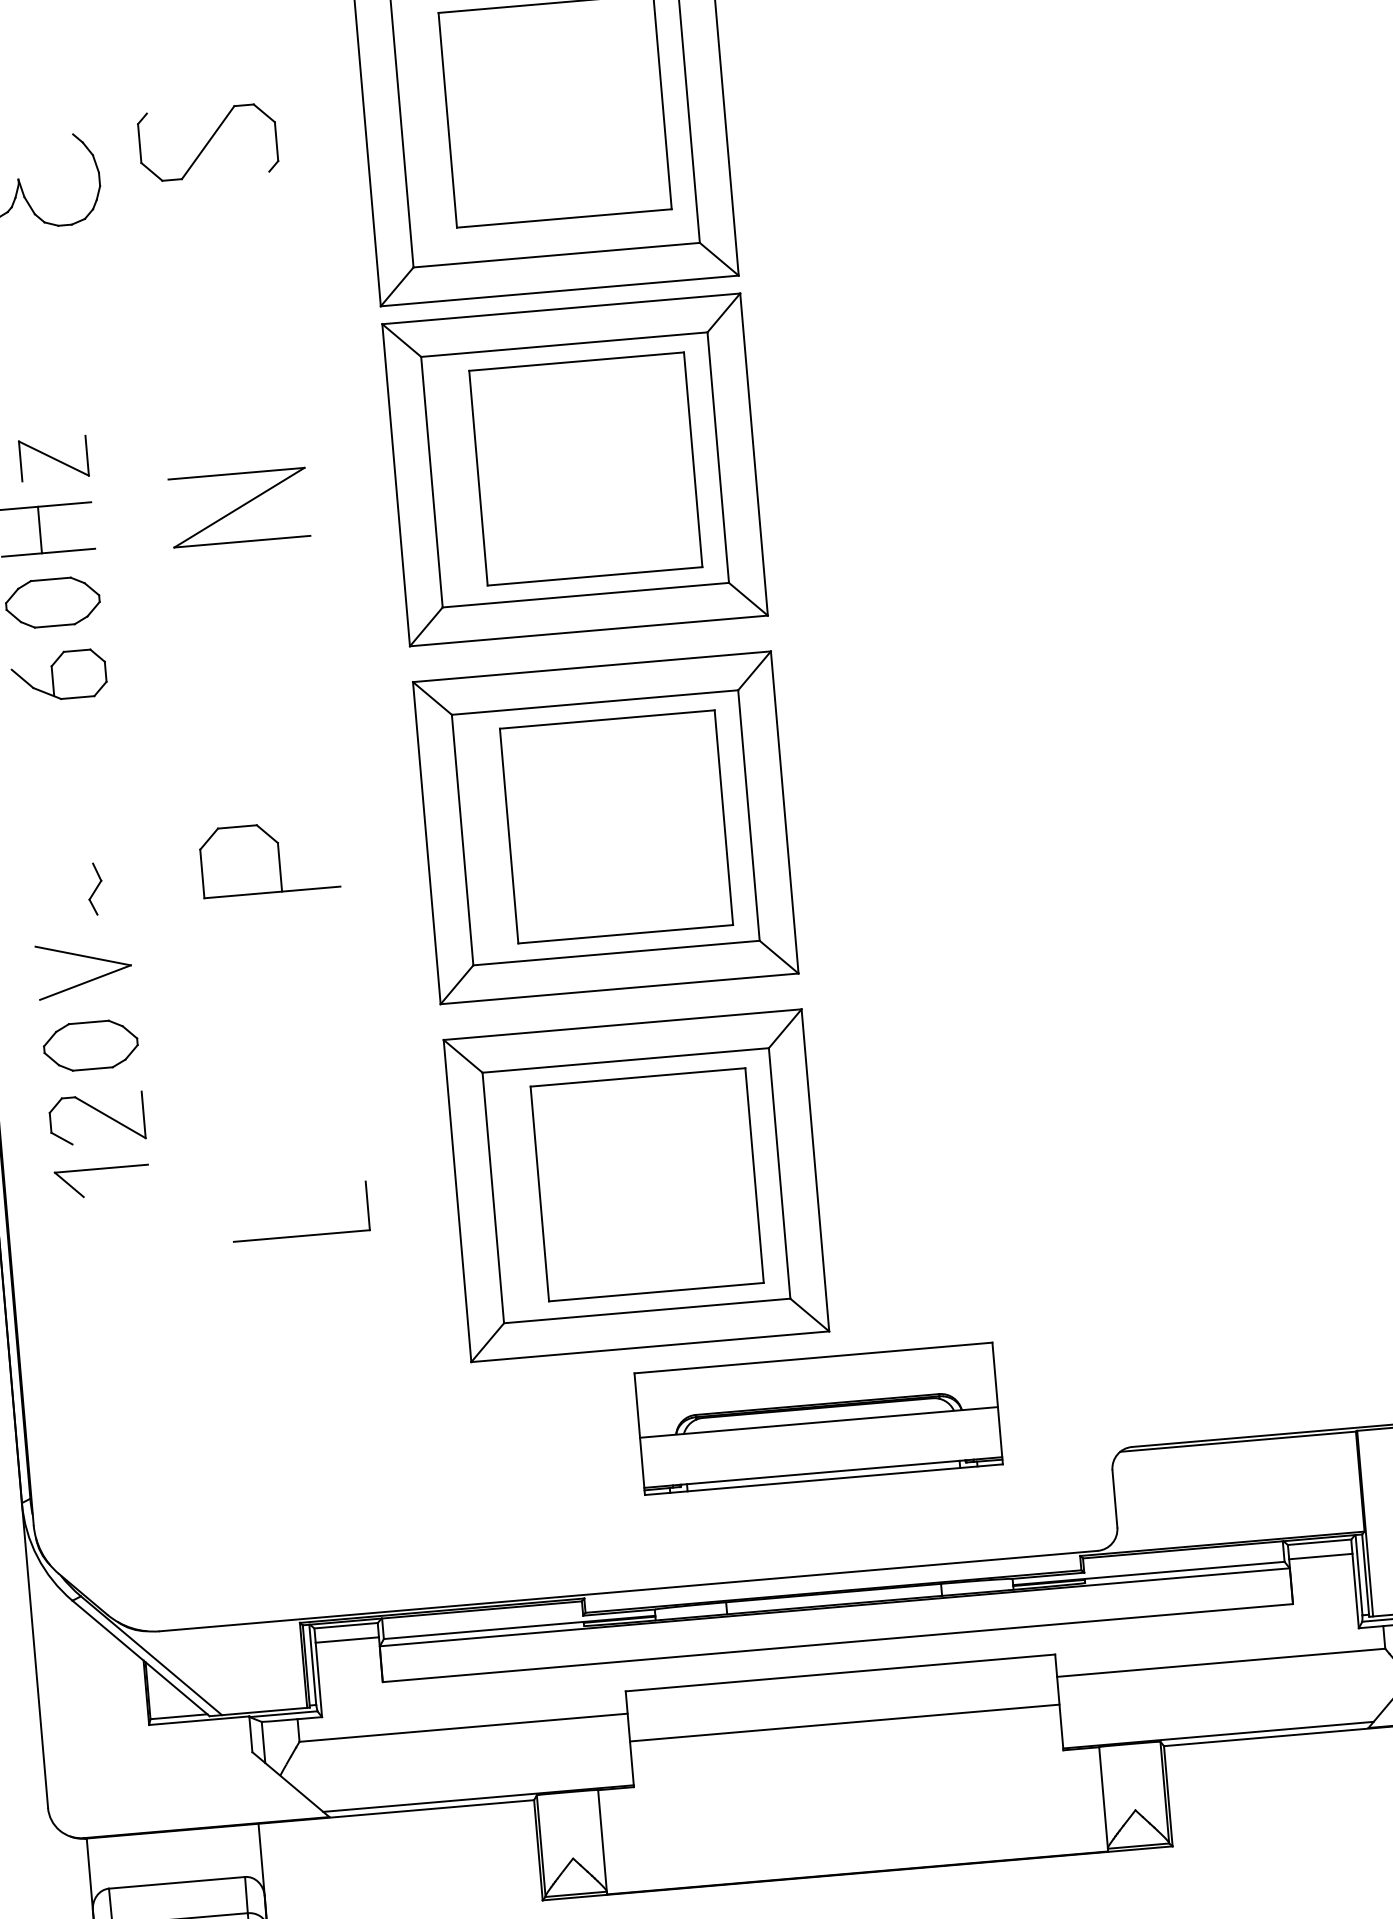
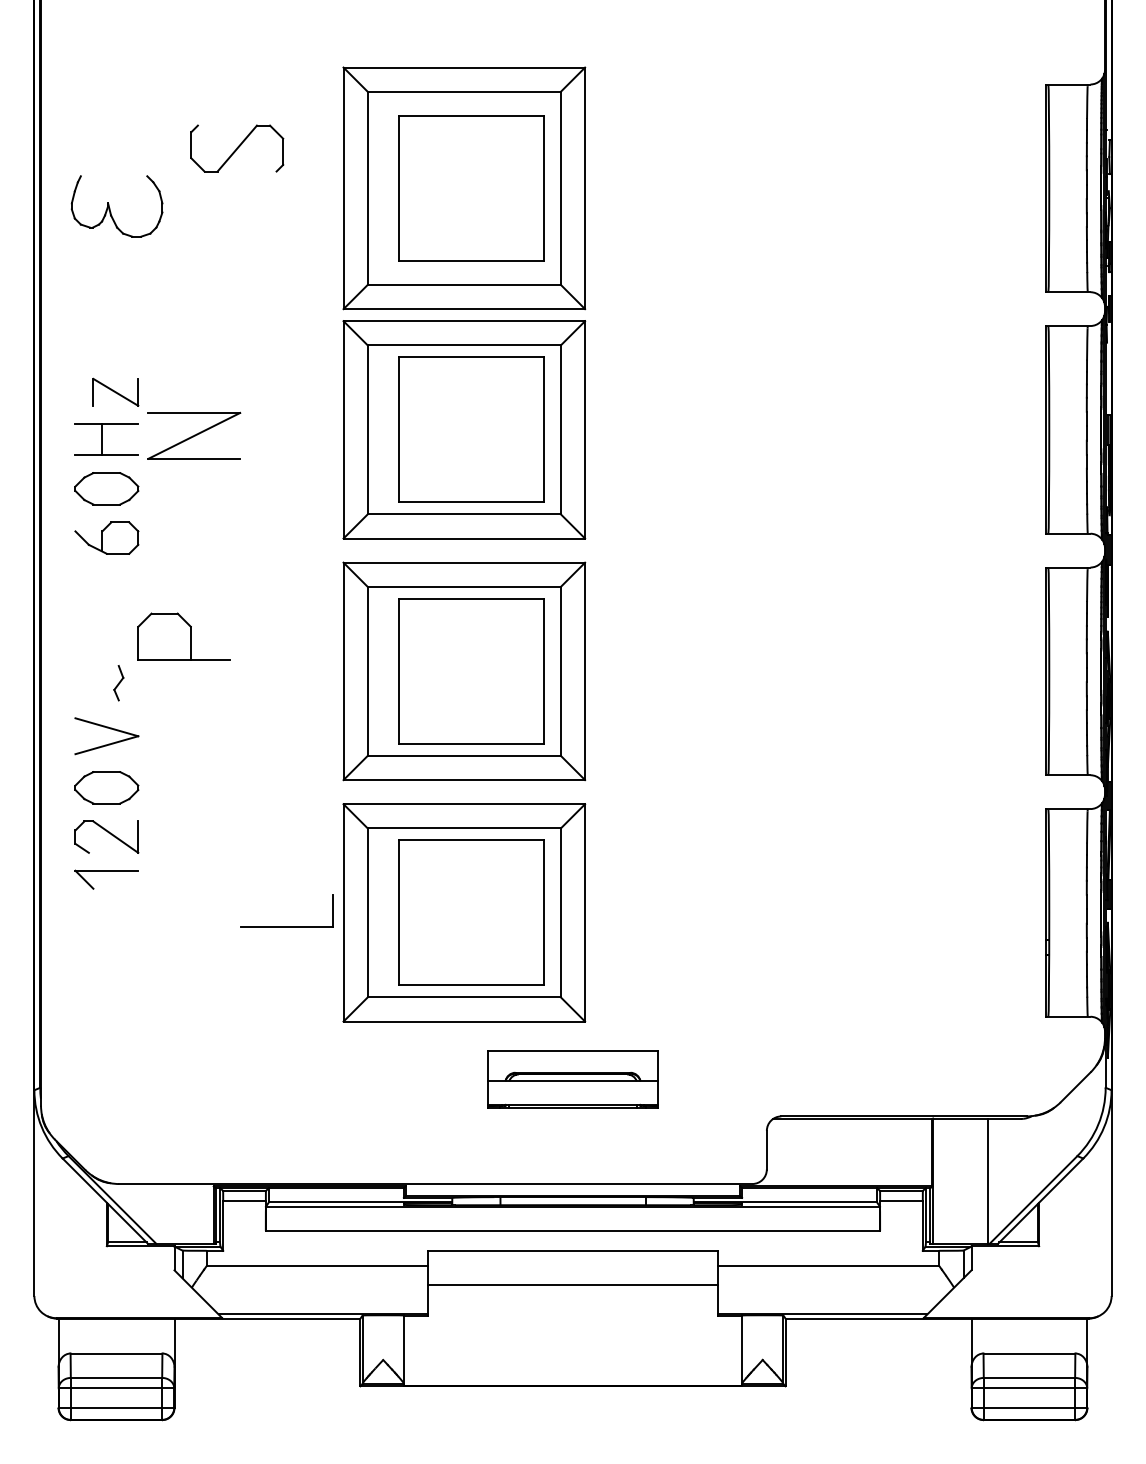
part: (208, 142) -> (237, 148), moved
part: (239, 507) -> (194, 435), moved
part: (268, 858) -> (183, 636), moved
part: (300, 1234) -> (286, 926), moved
part: (817, 1418) -> (572, 1079), size x0.7

